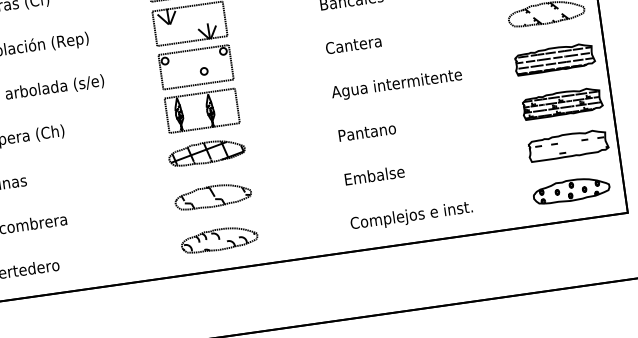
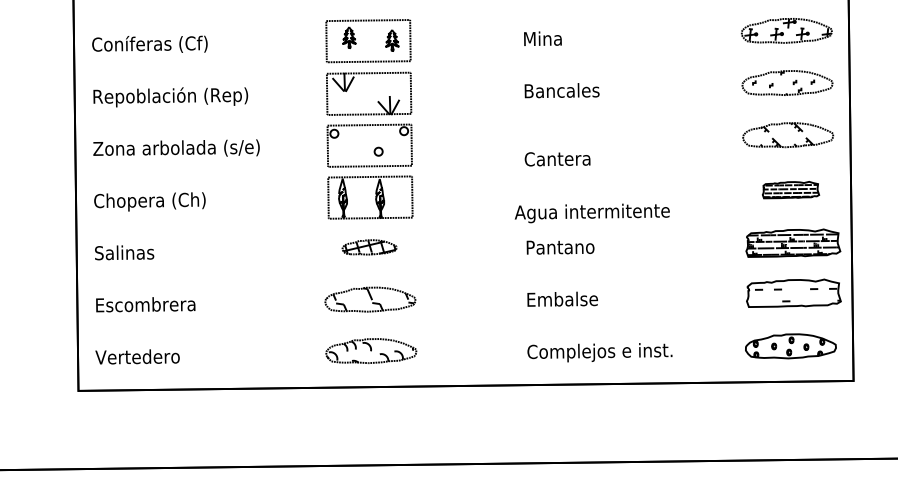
text: (353, 45) -> (557, 159), moved
part: (554, 58) -> (790, 189), size x0.6
text: (396, 85) -> (591, 213), moved
part: (206, 152) -> (369, 247), size x0.6

